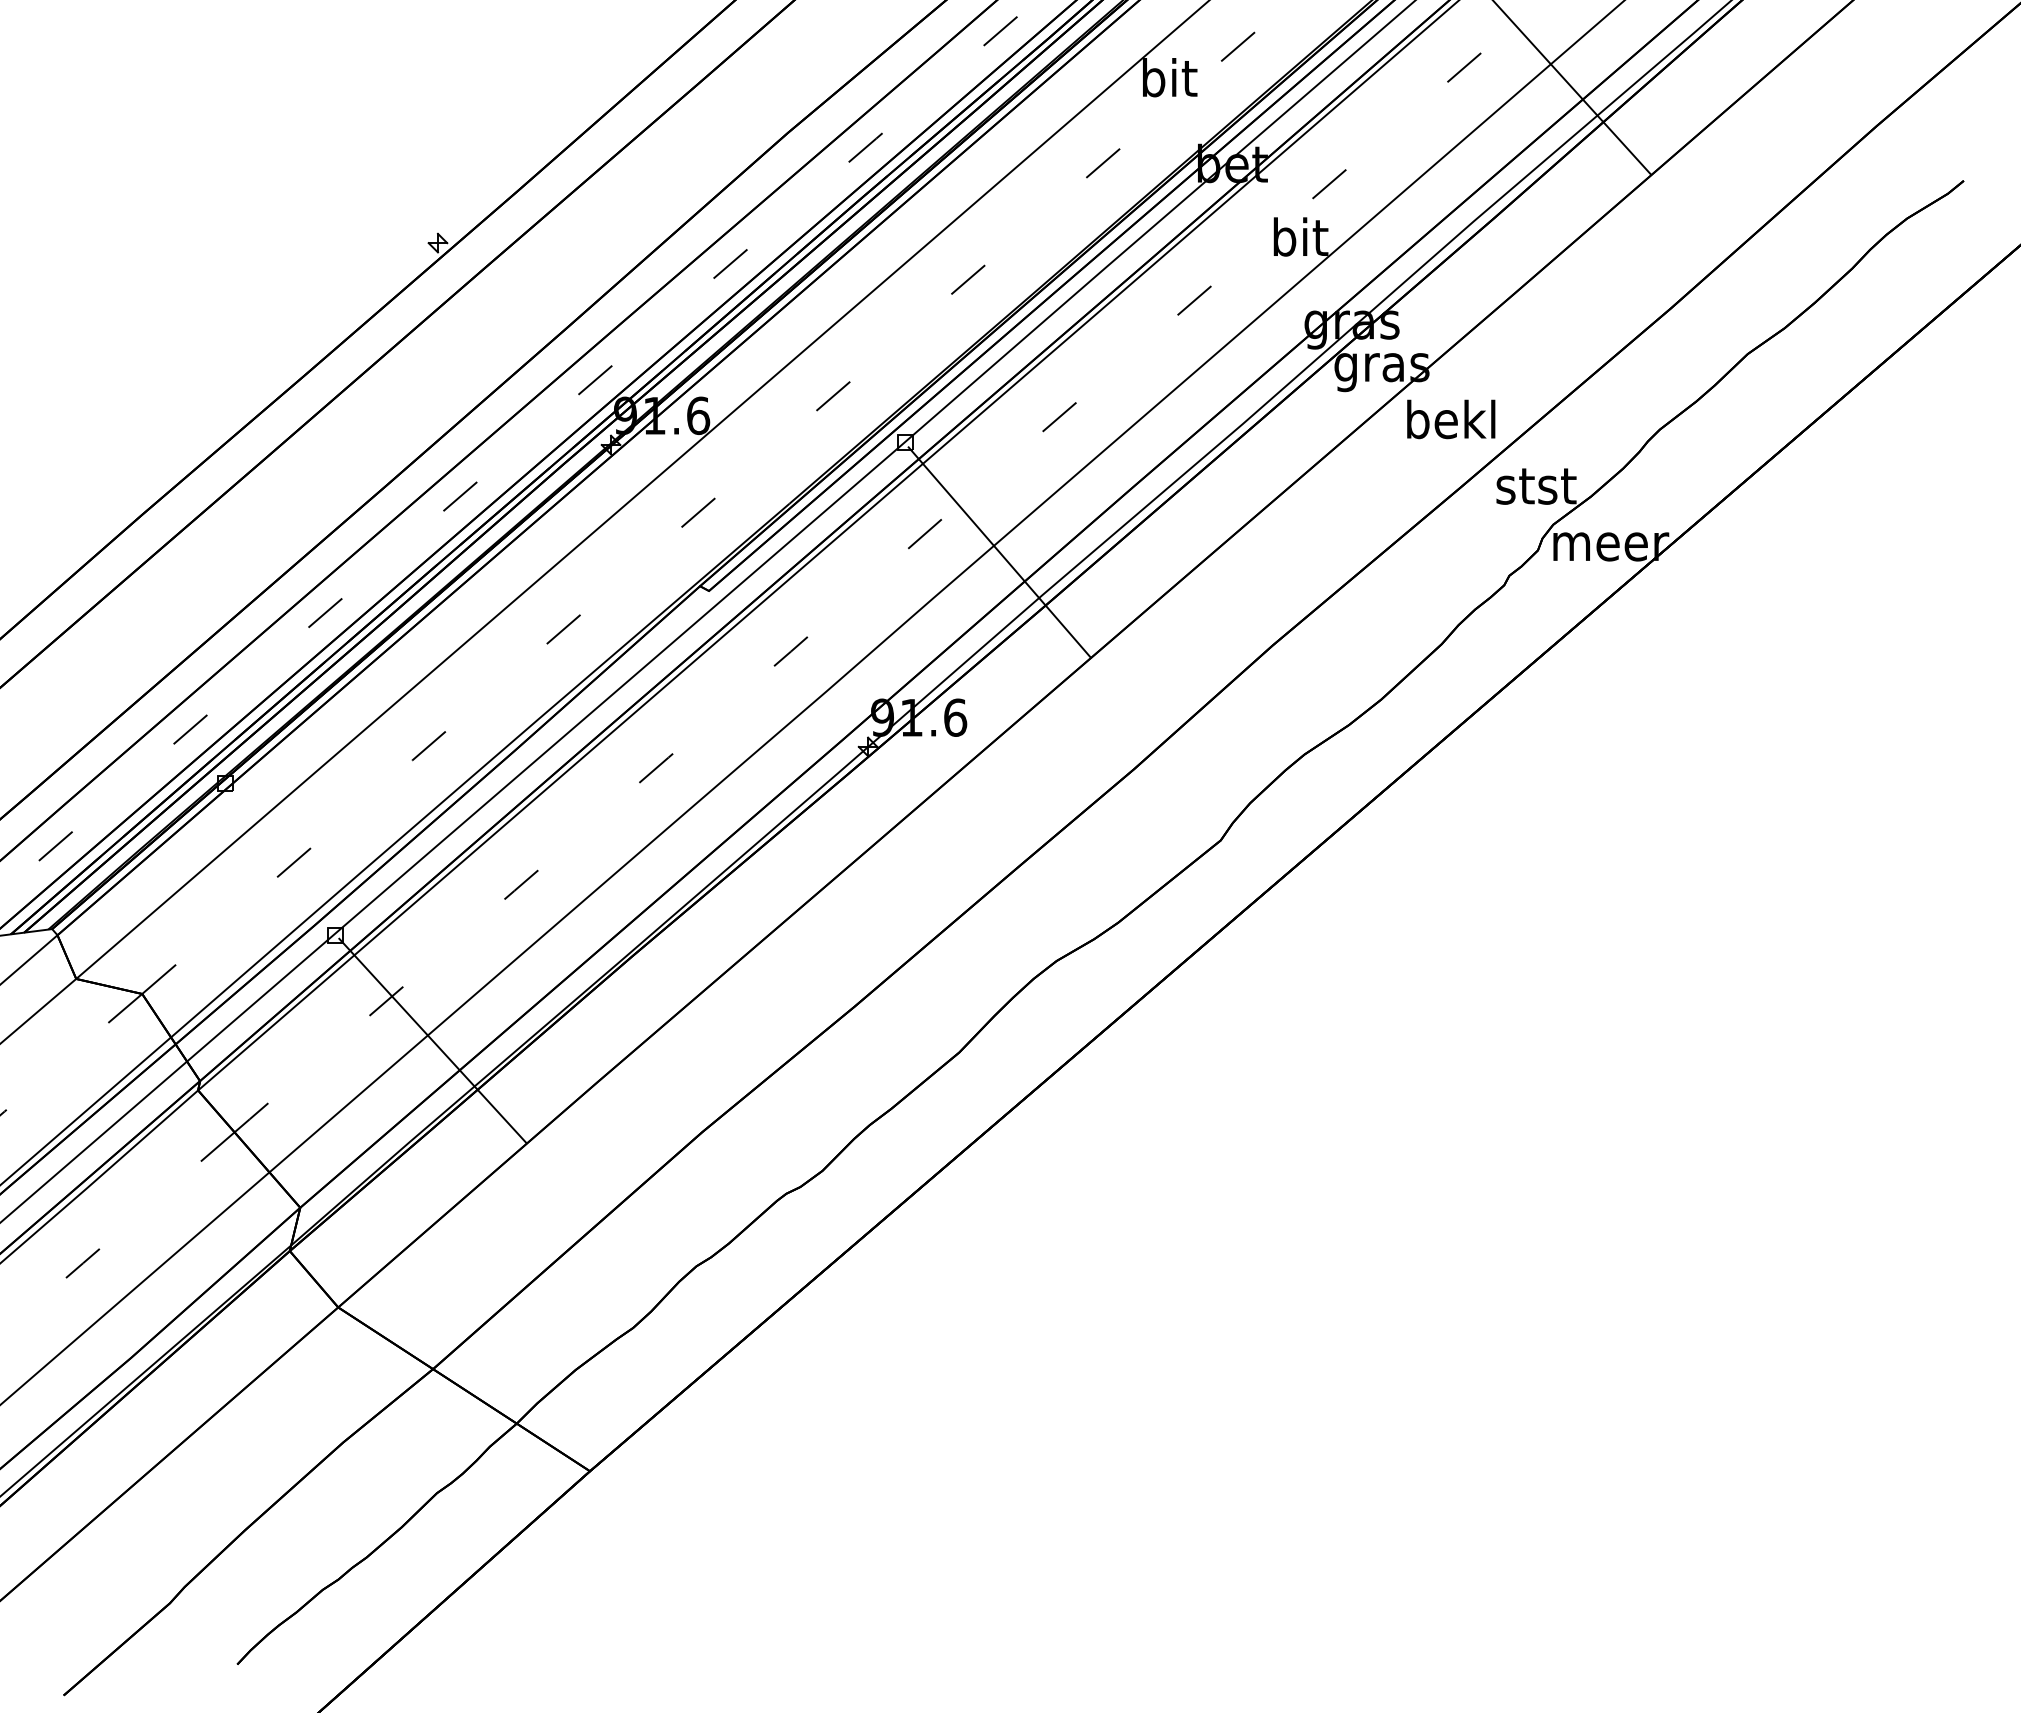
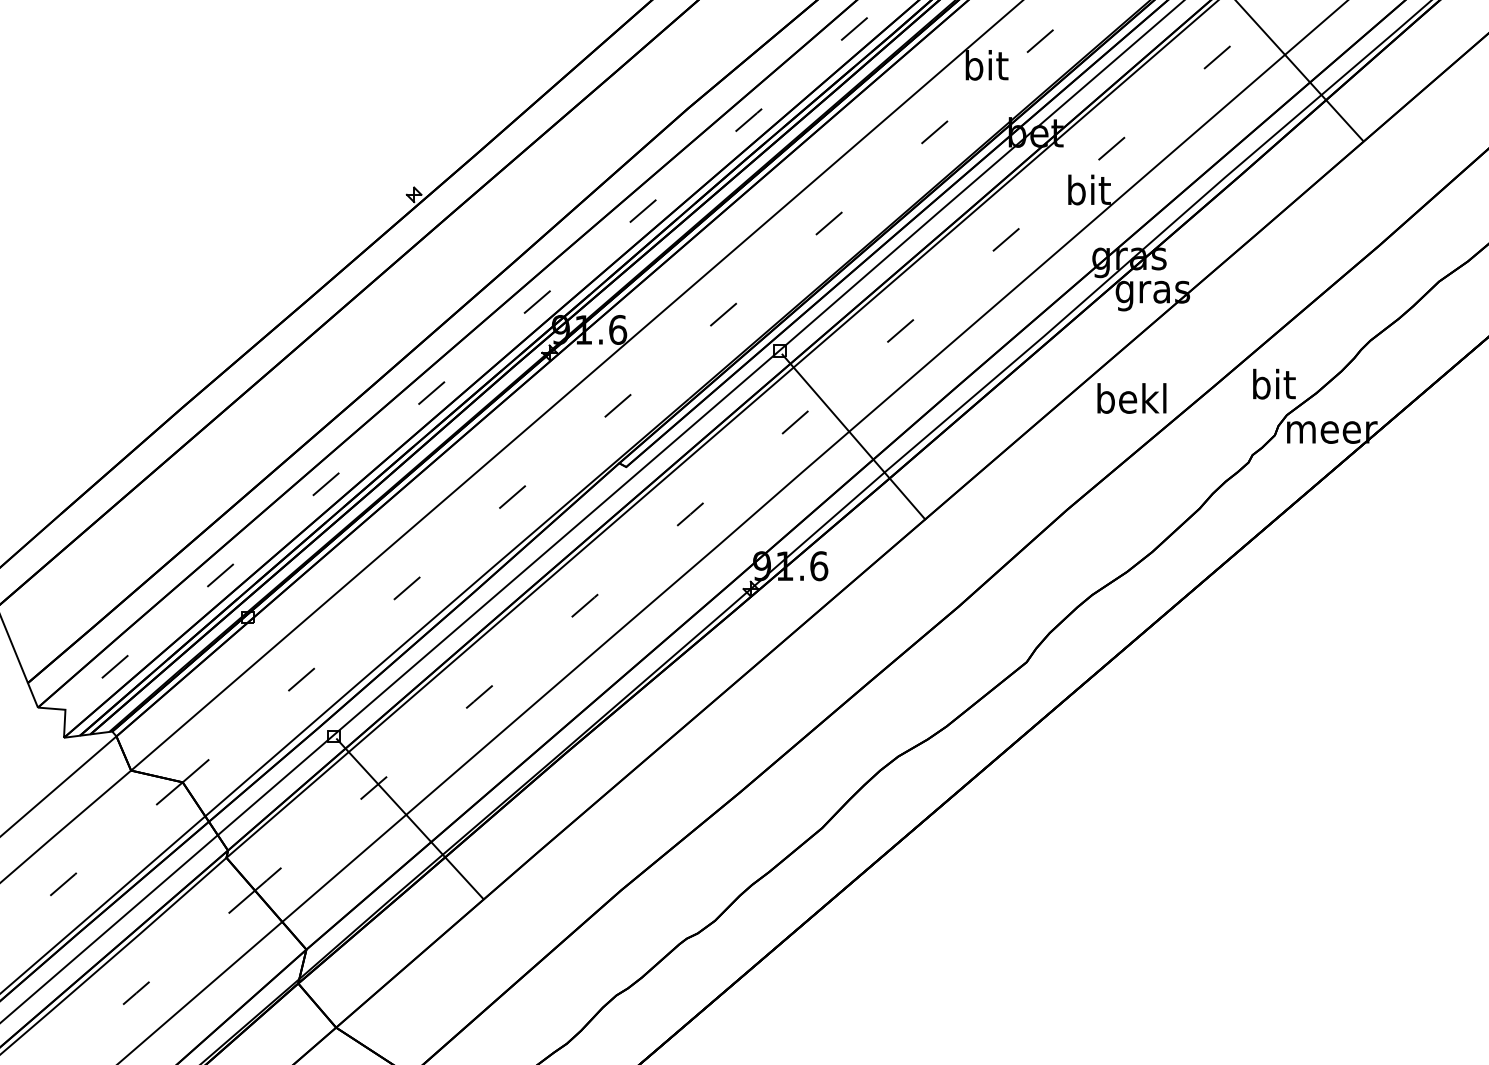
text: (1451, 419) -> (1132, 398), moved
text: (1536, 484) -> (1273, 383), stst -> bit

